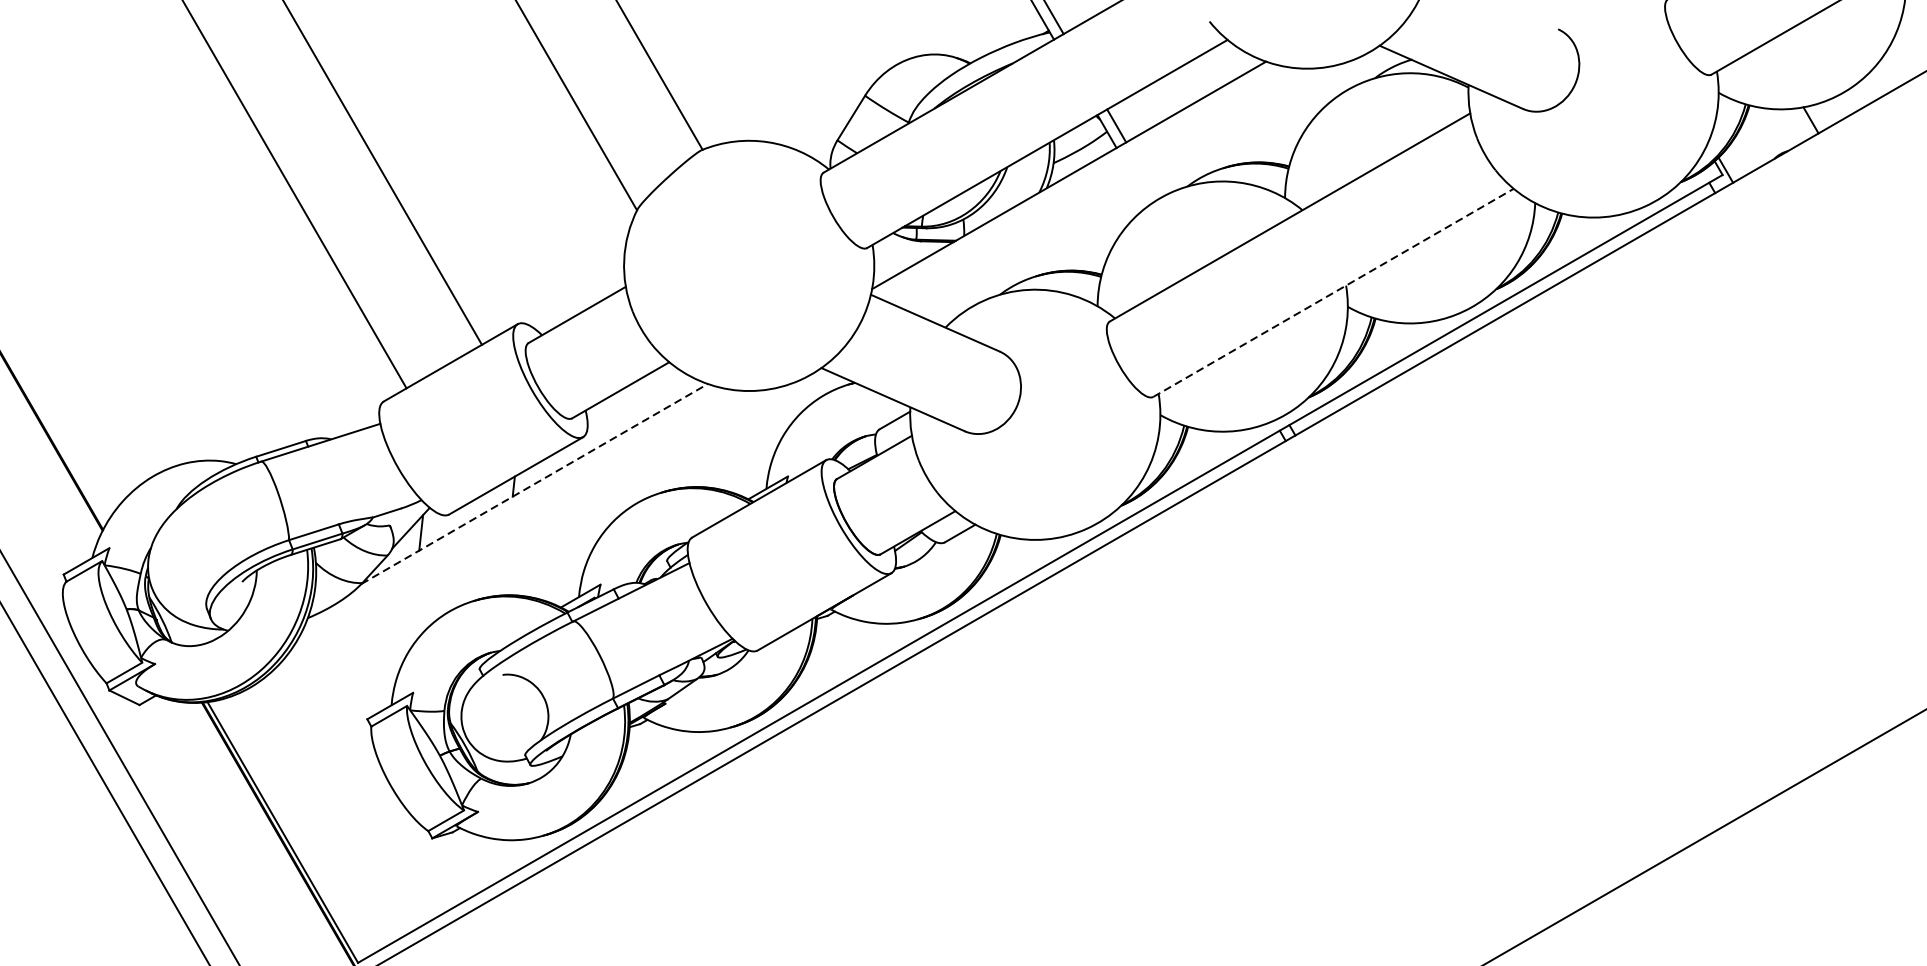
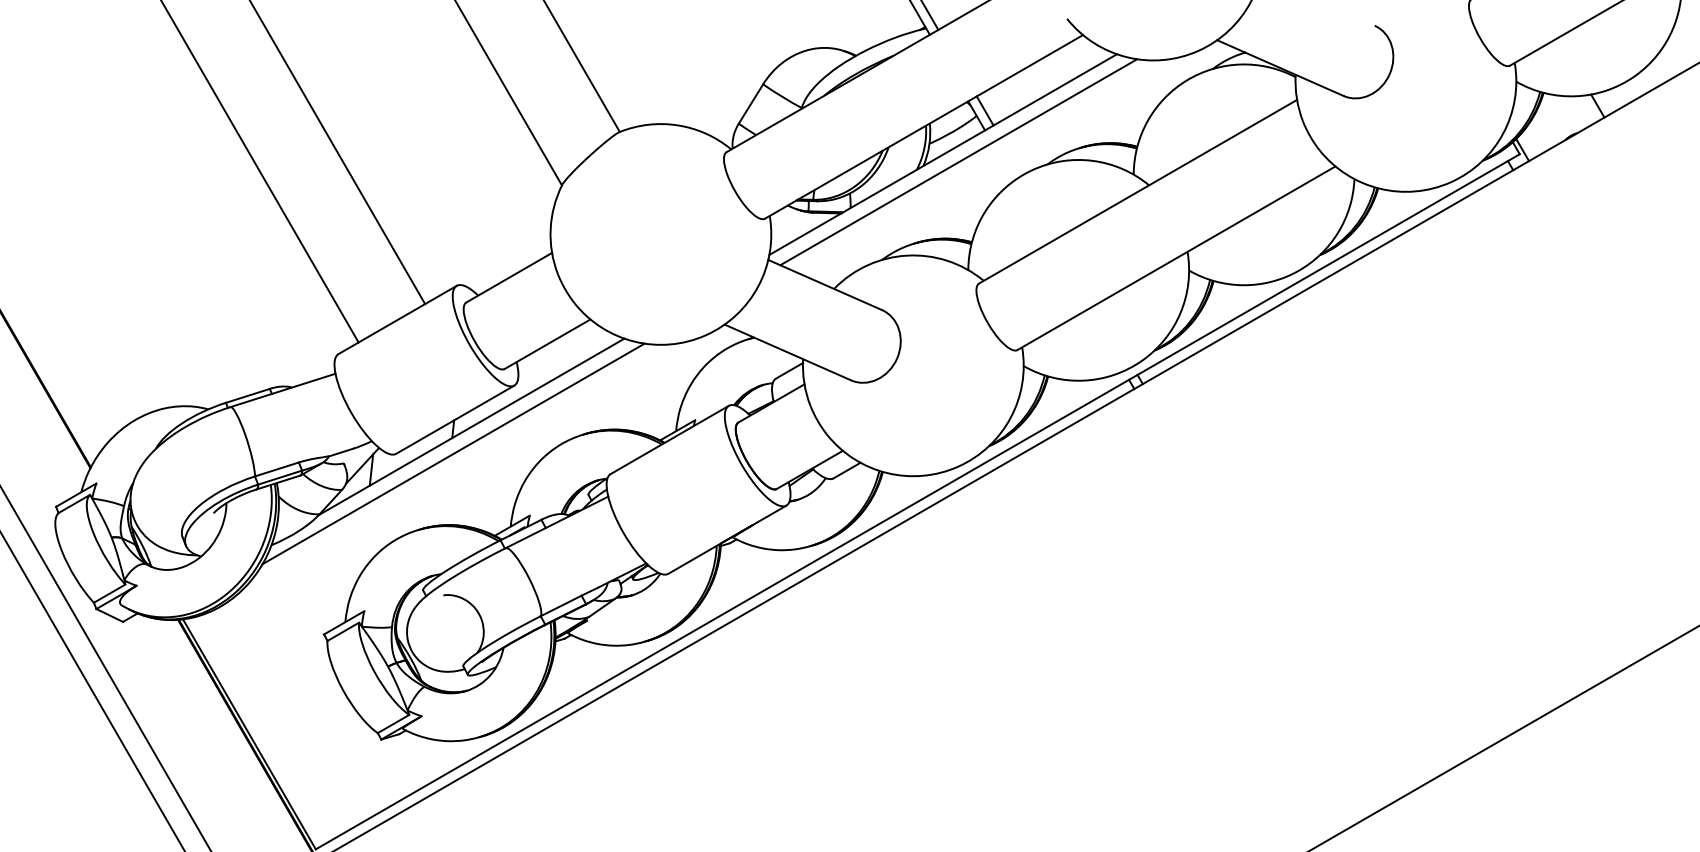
line: (1086, 184) -> (958, 162), added
line: (1333, 293) -> (1176, 258), dashed -> solid
line: (535, 483) -> (472, 426), dashed -> solid
line: (514, 514) -> (453, 453), added

